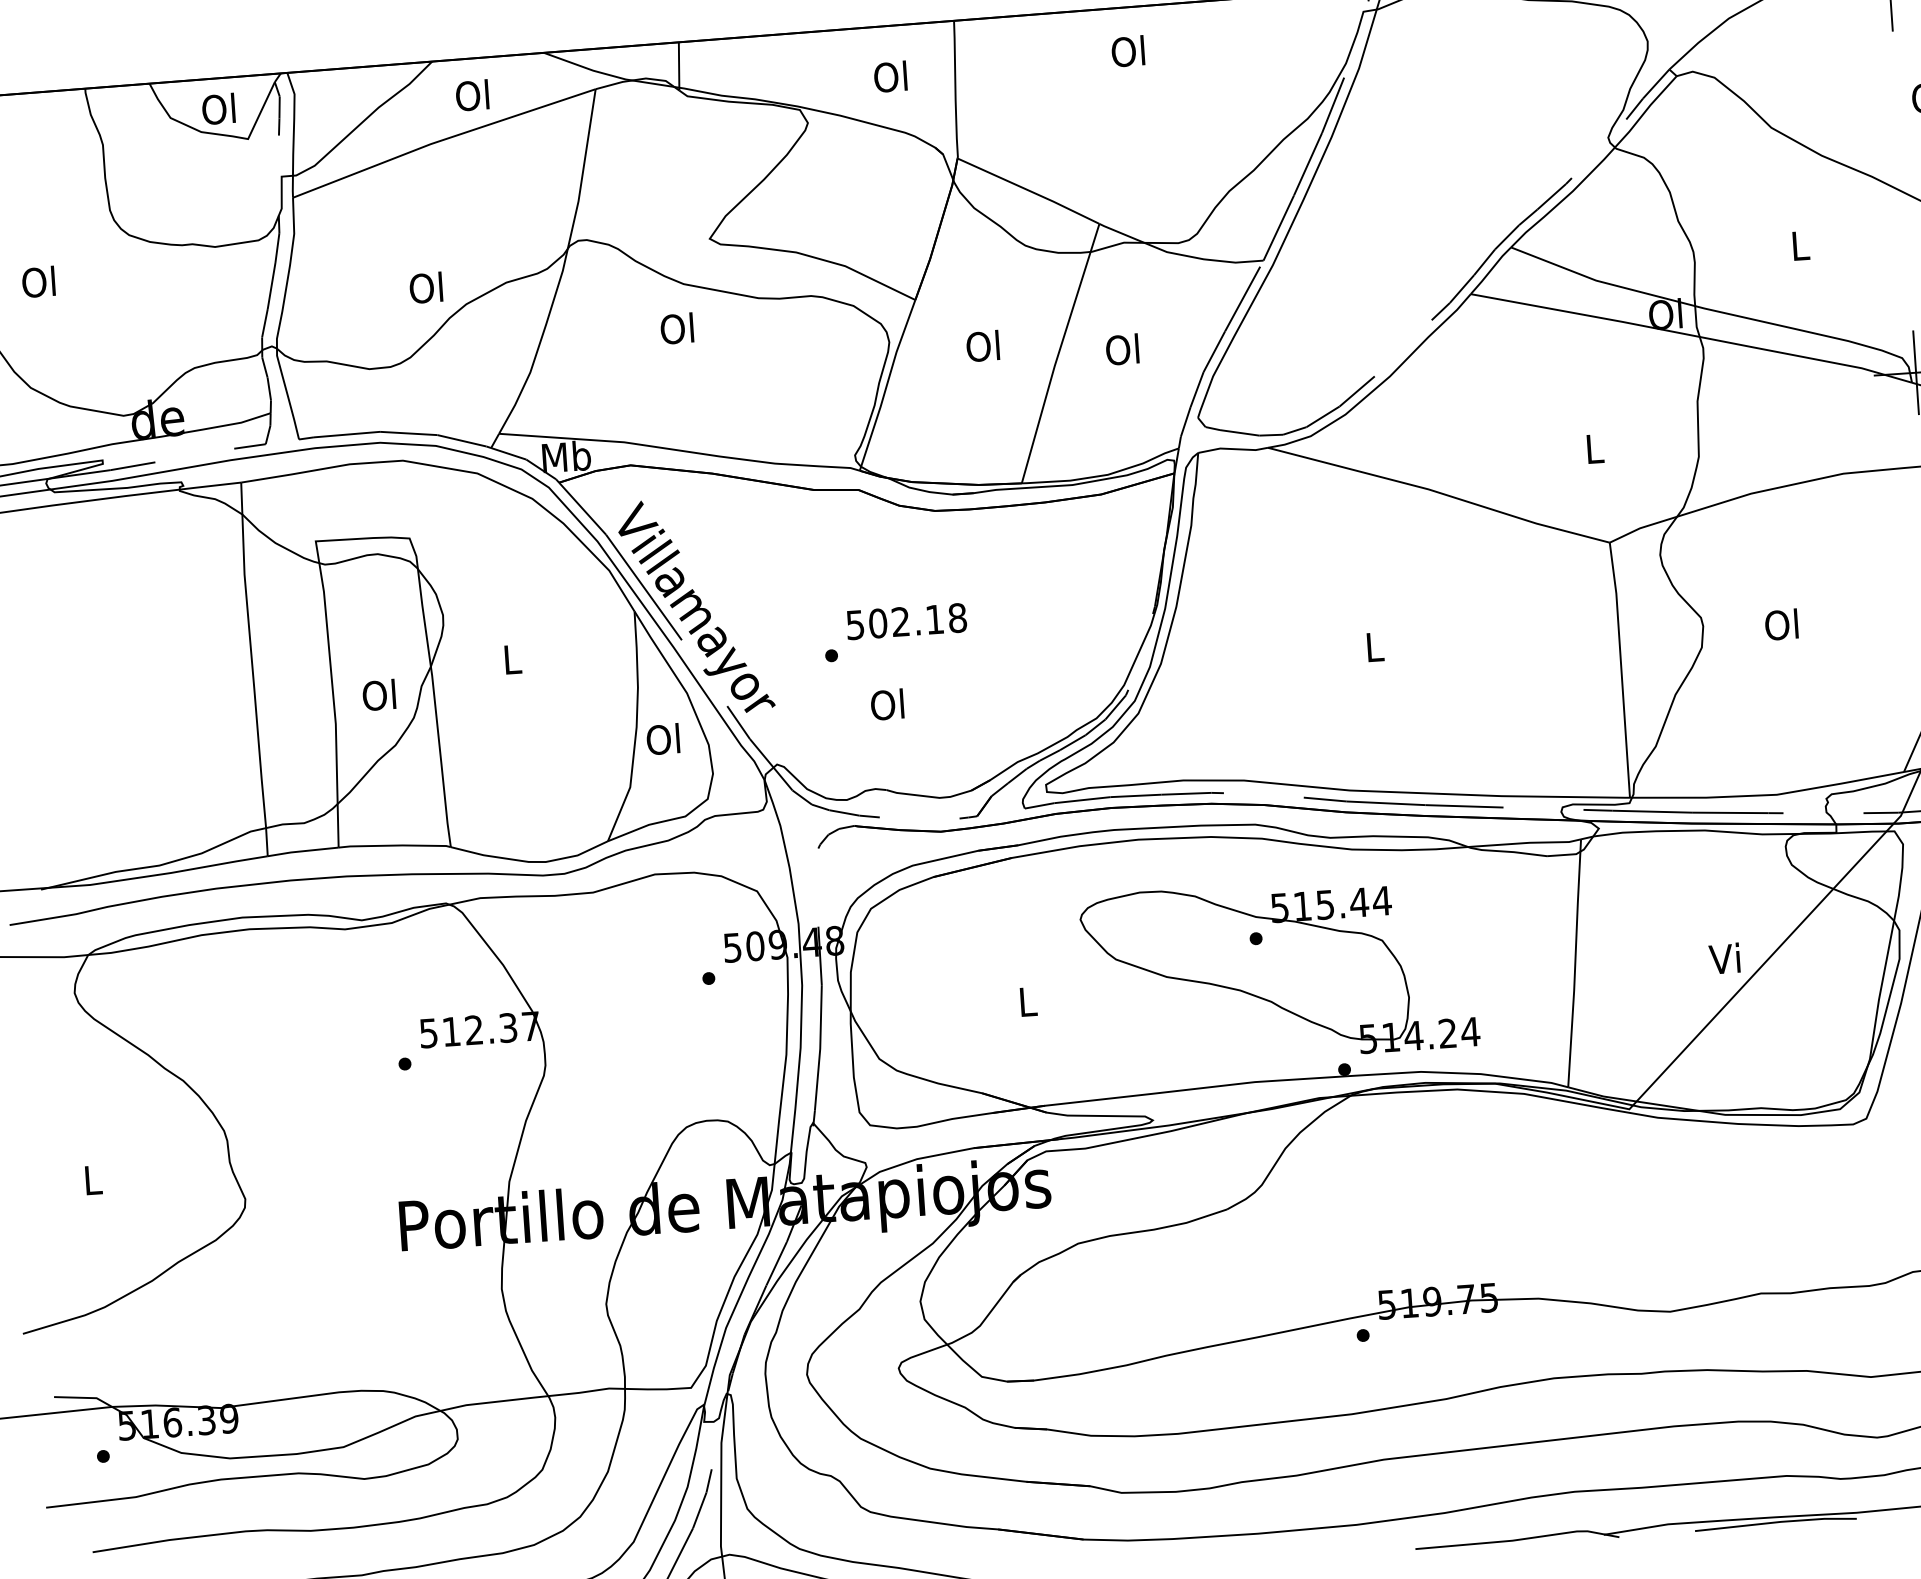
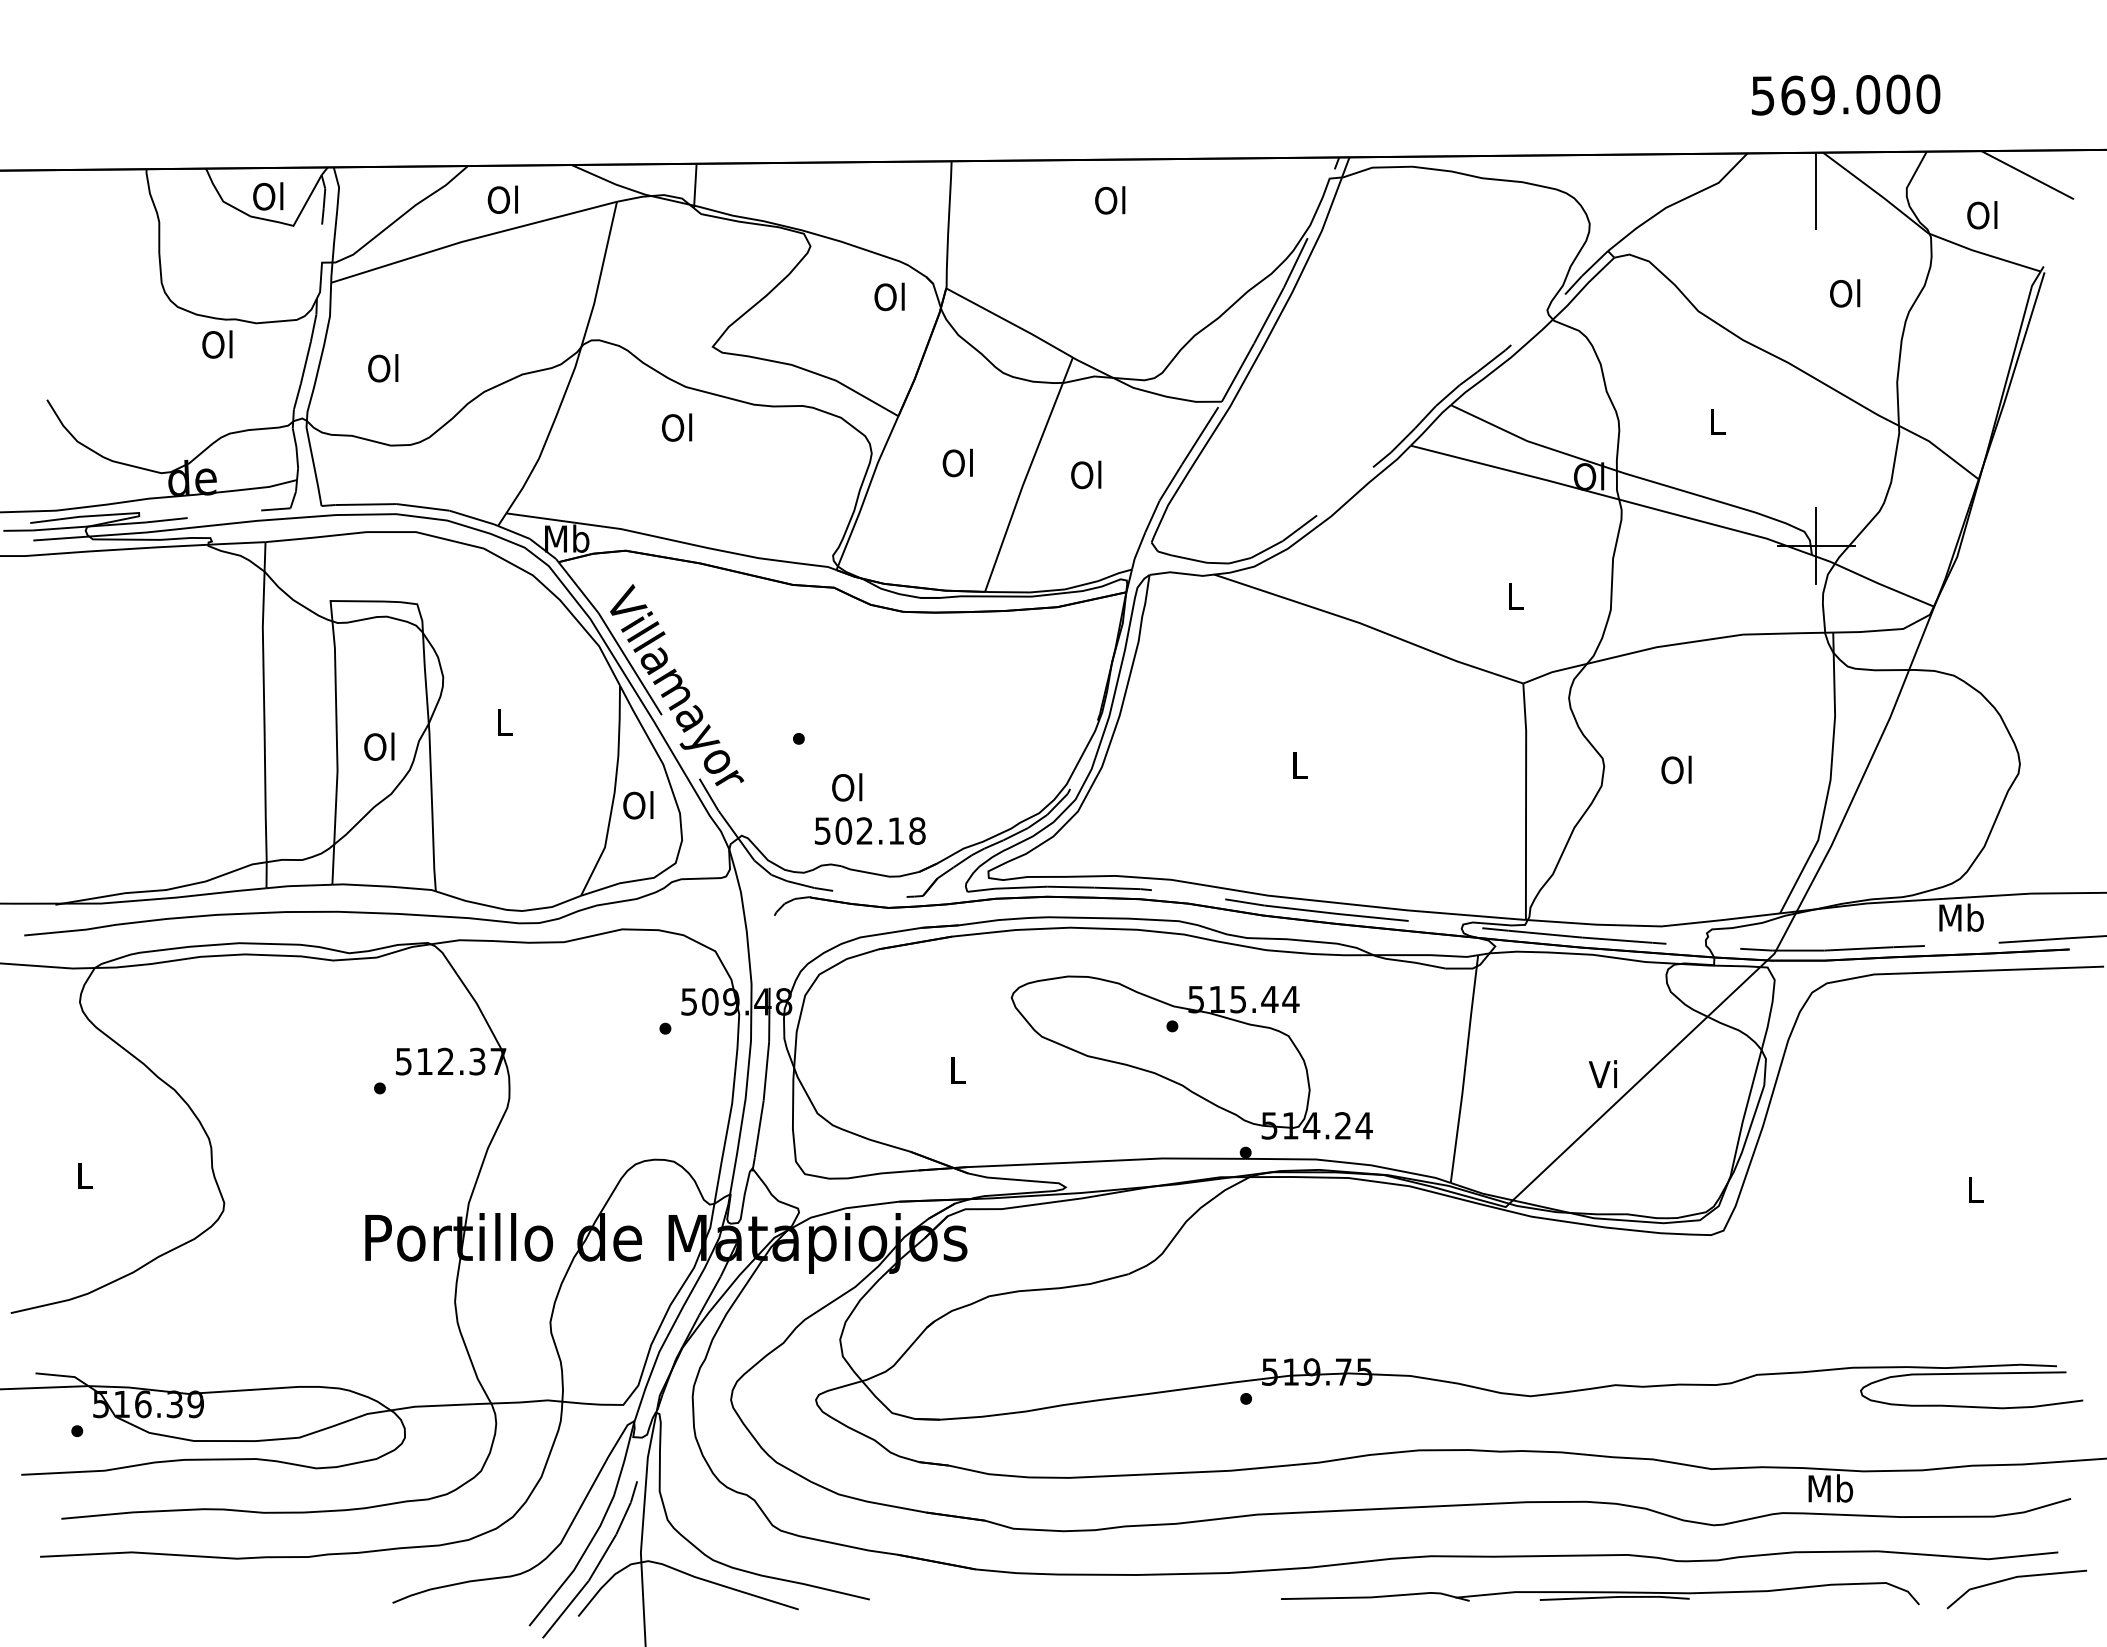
text: (890, 76) -> (889, 296), moved
text: (38, 281) -> (217, 344), moved
text: (426, 288) -> (383, 368), moved
text: (905, 621) -> (869, 830), moved

